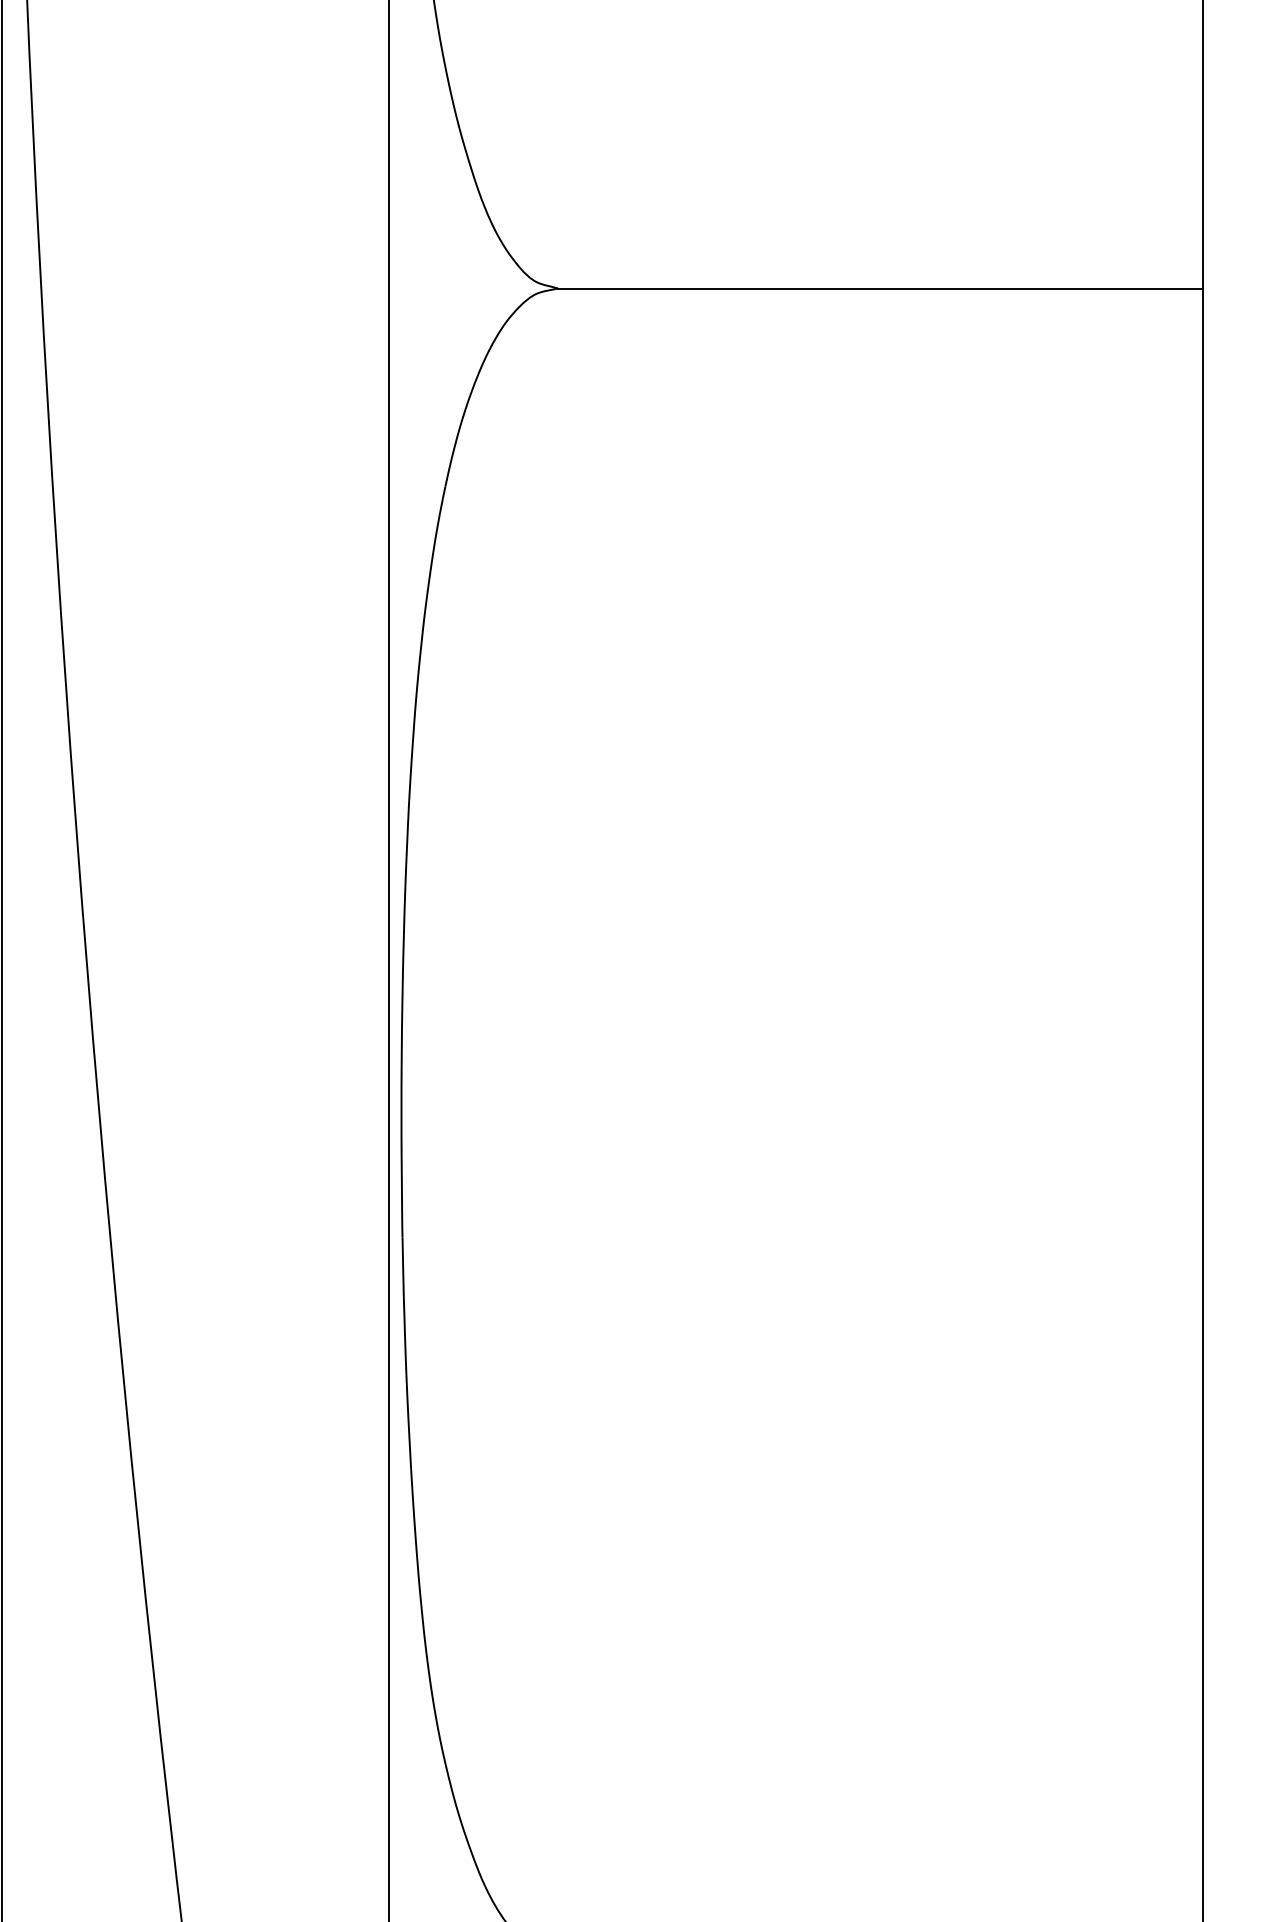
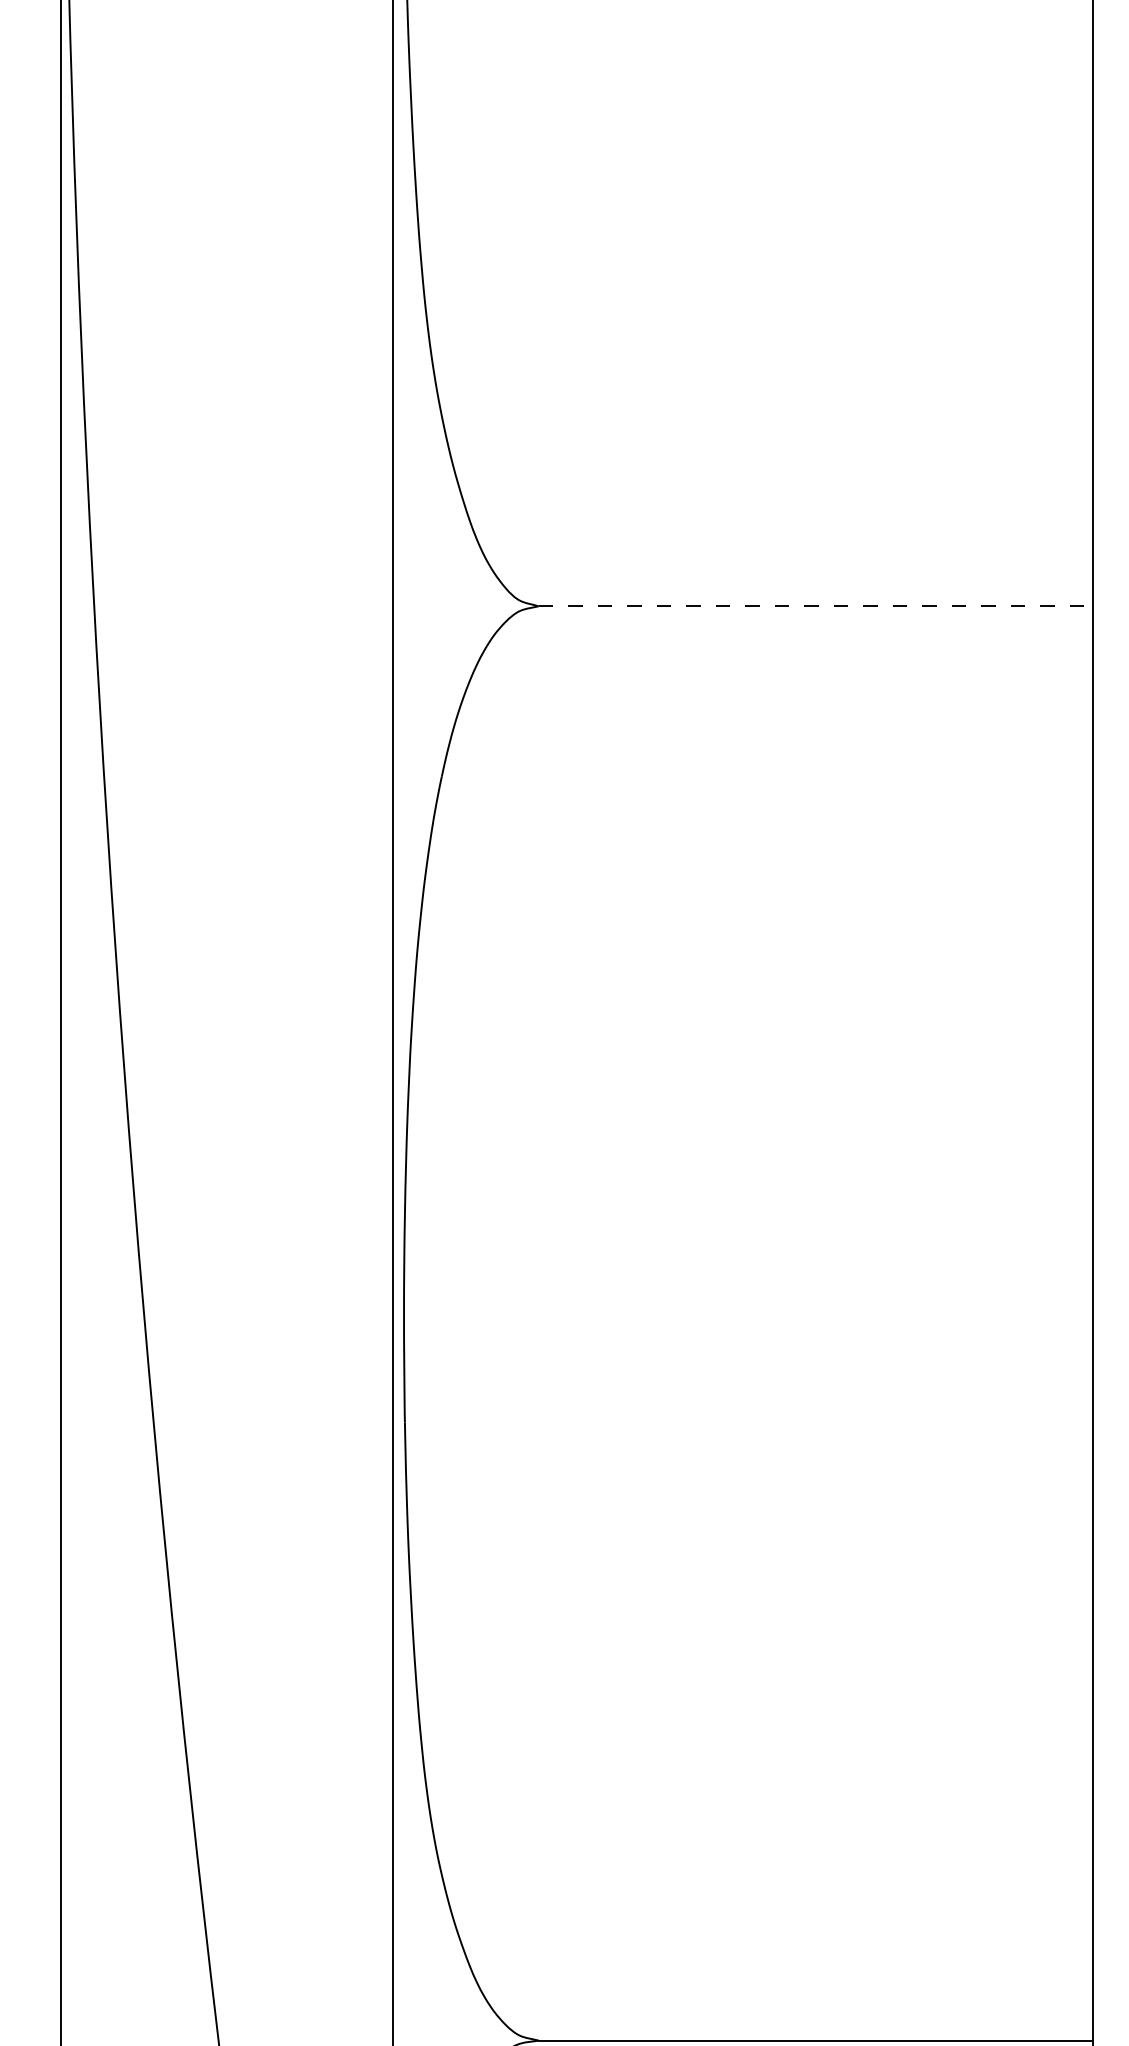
line: (881, 288) -> (816, 606), solid -> dashed

